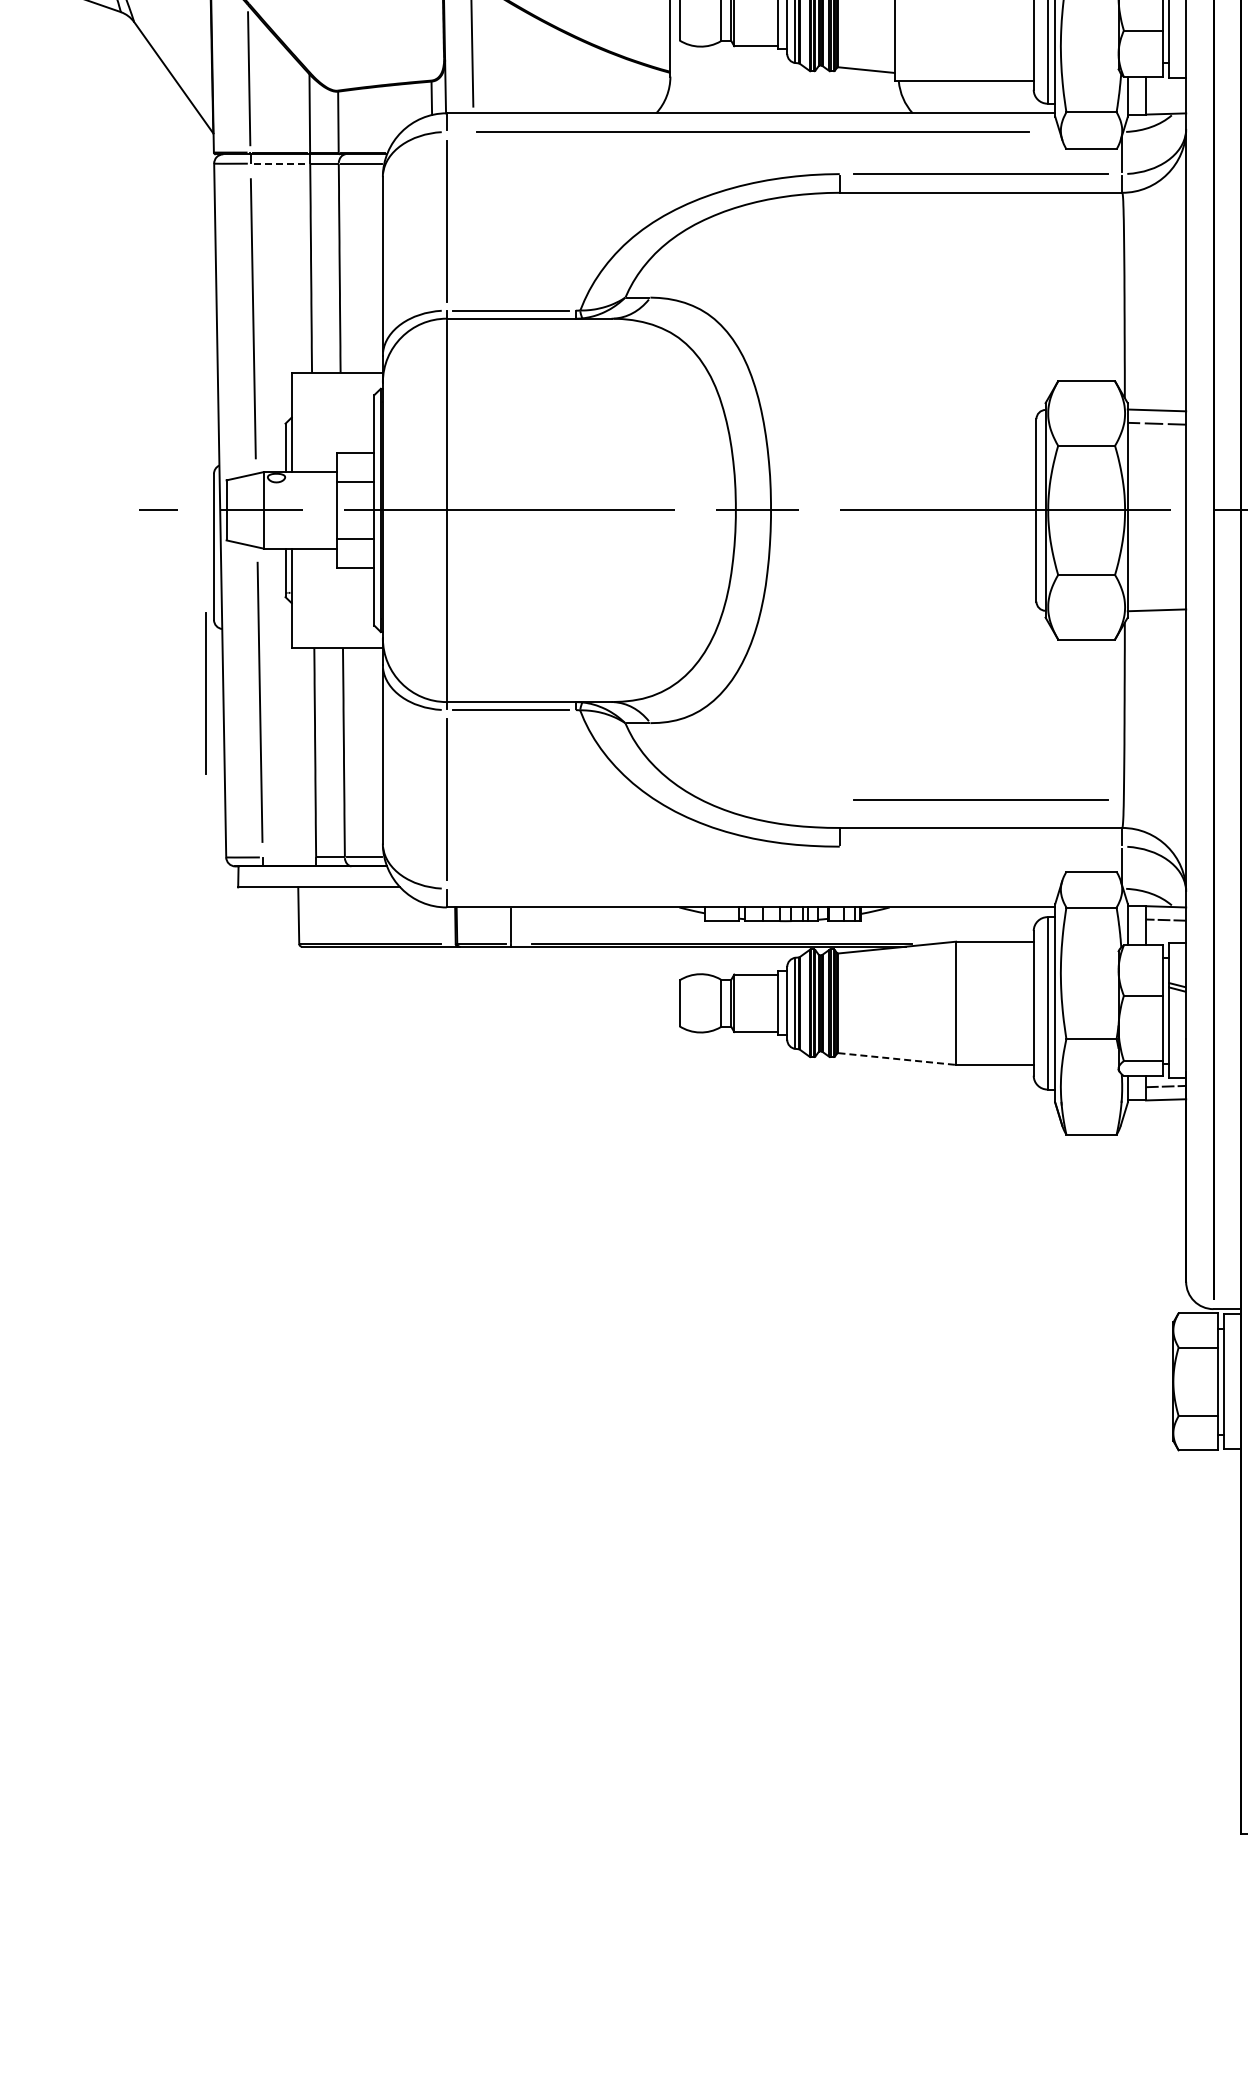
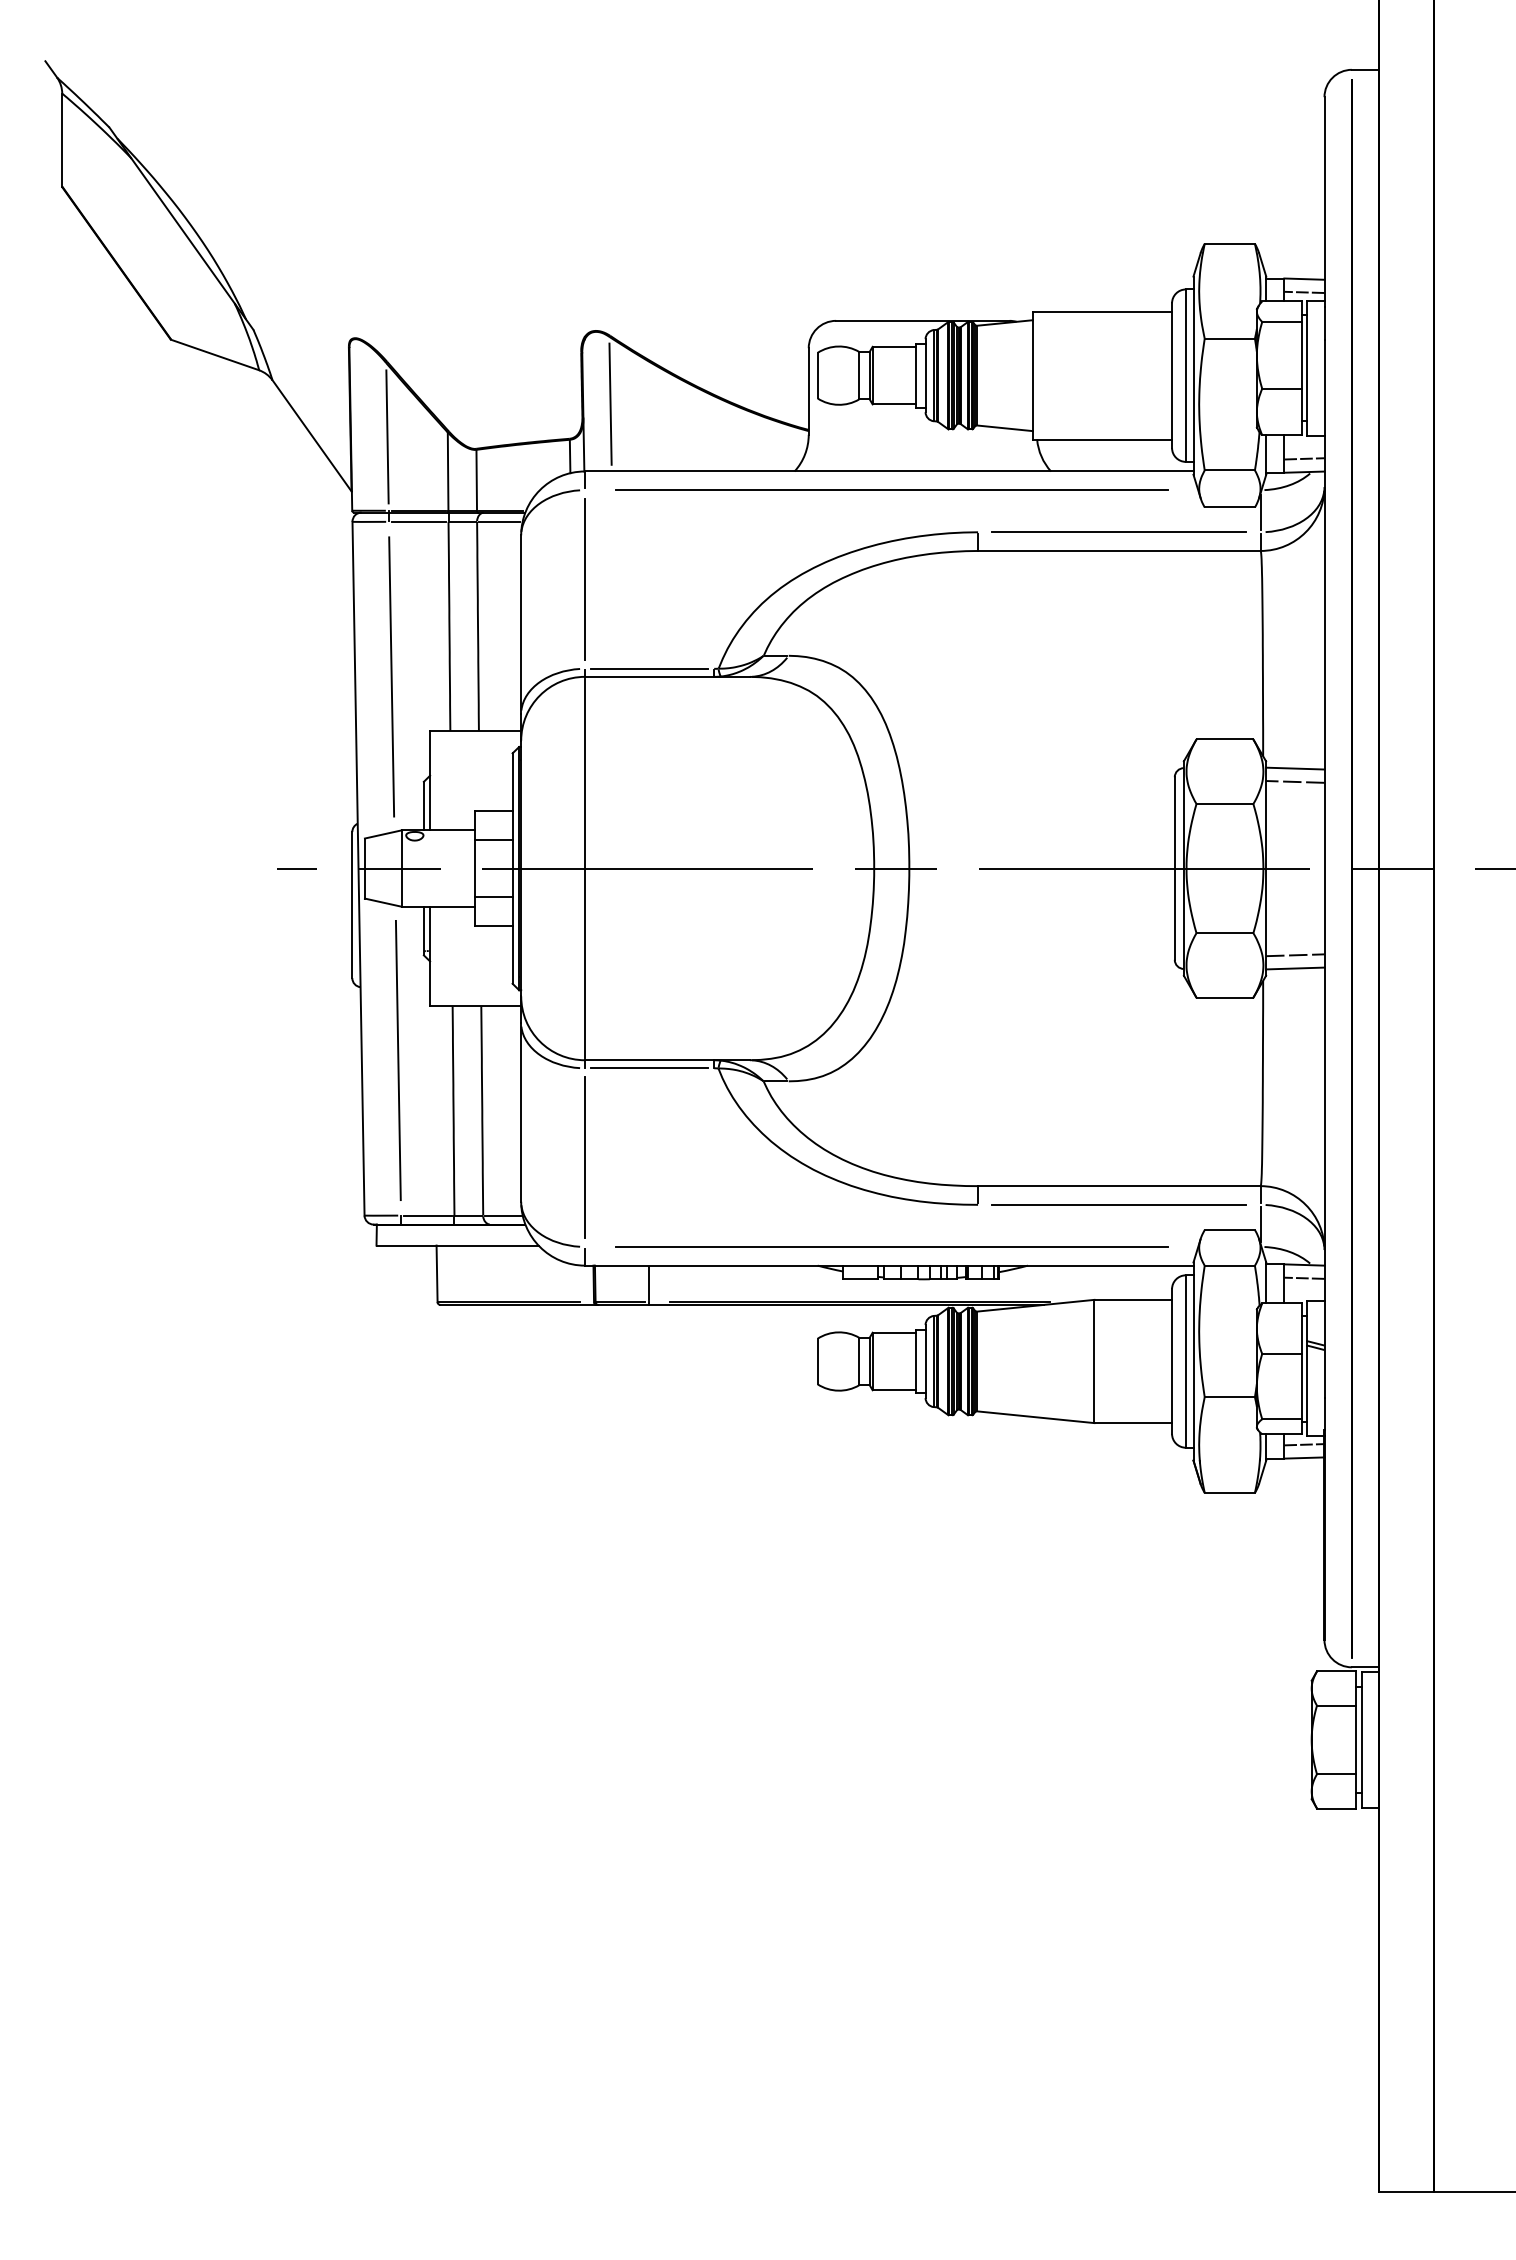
line: (1166, 100) -> (1304, 458), added
line: (280, 163) -> (418, 521), dashed -> solid
line: (1157, 597) -> (1295, 955), added
line: (205, 693) -> (343, 1051), removed
line: (980, 799) -> (1118, 1204), moved
line: (289, 857) -> (427, 1215), added
line: (753, 888) -> (891, 1246), added
line: (898, 1059) -> (1036, 1417), dashed -> solid

